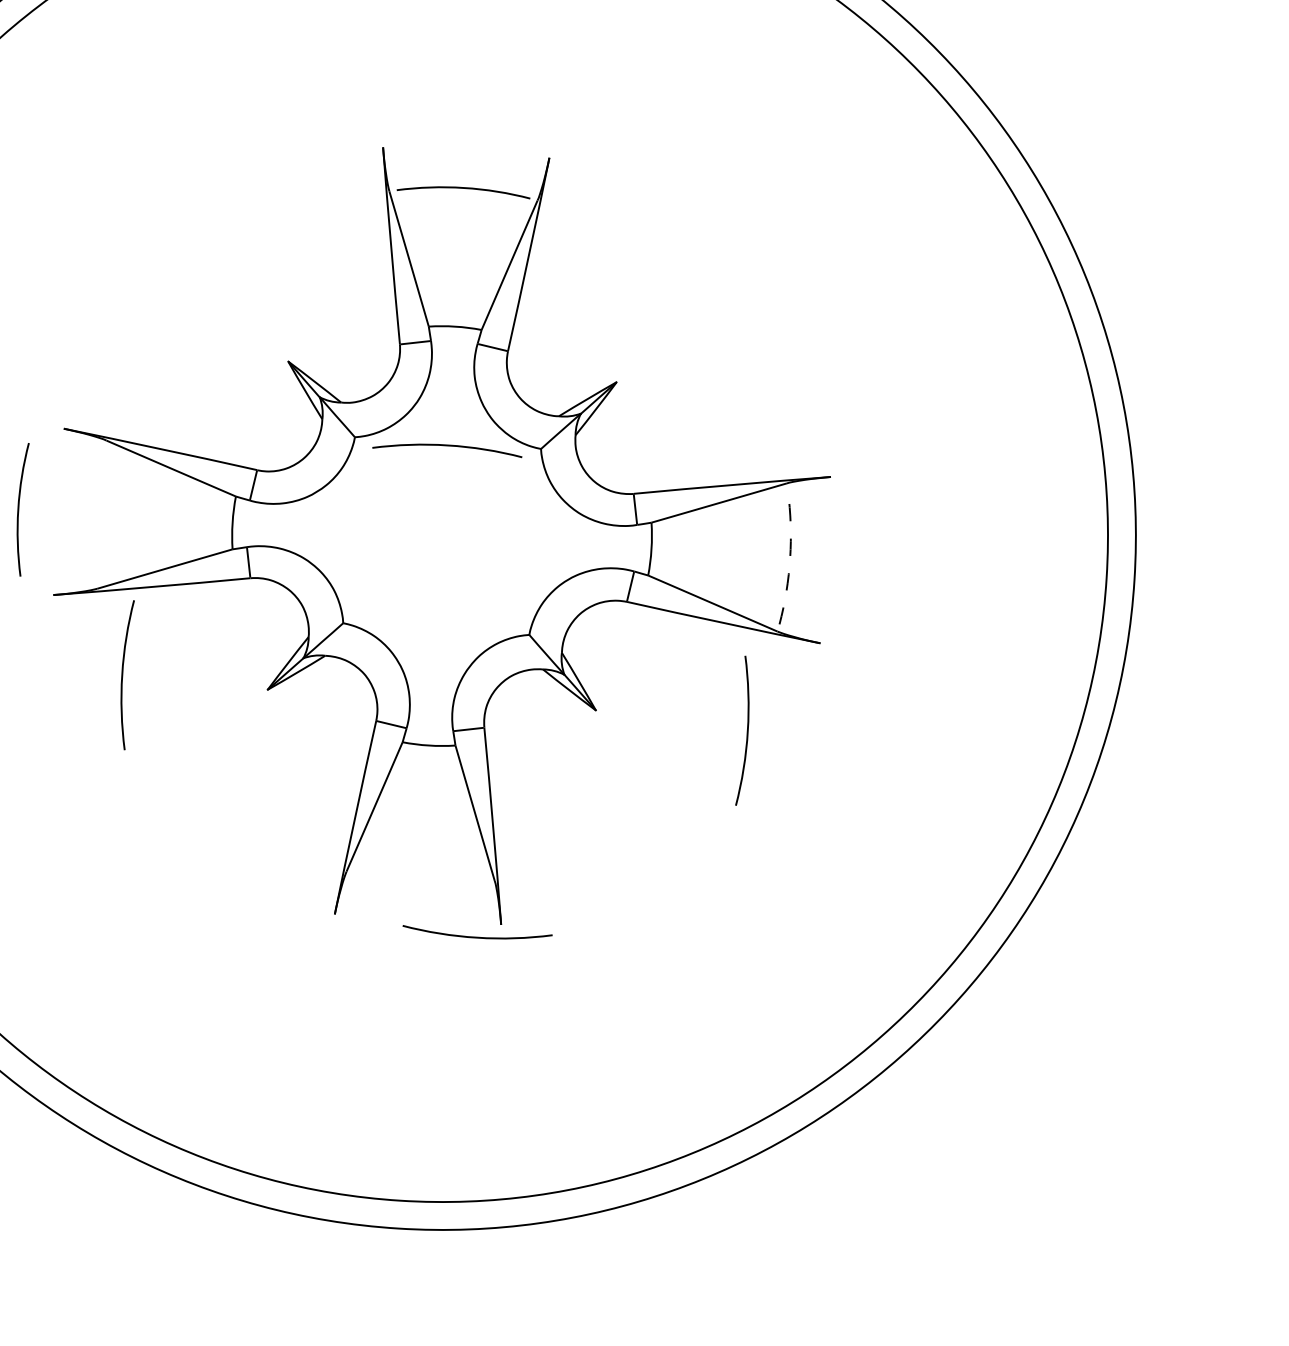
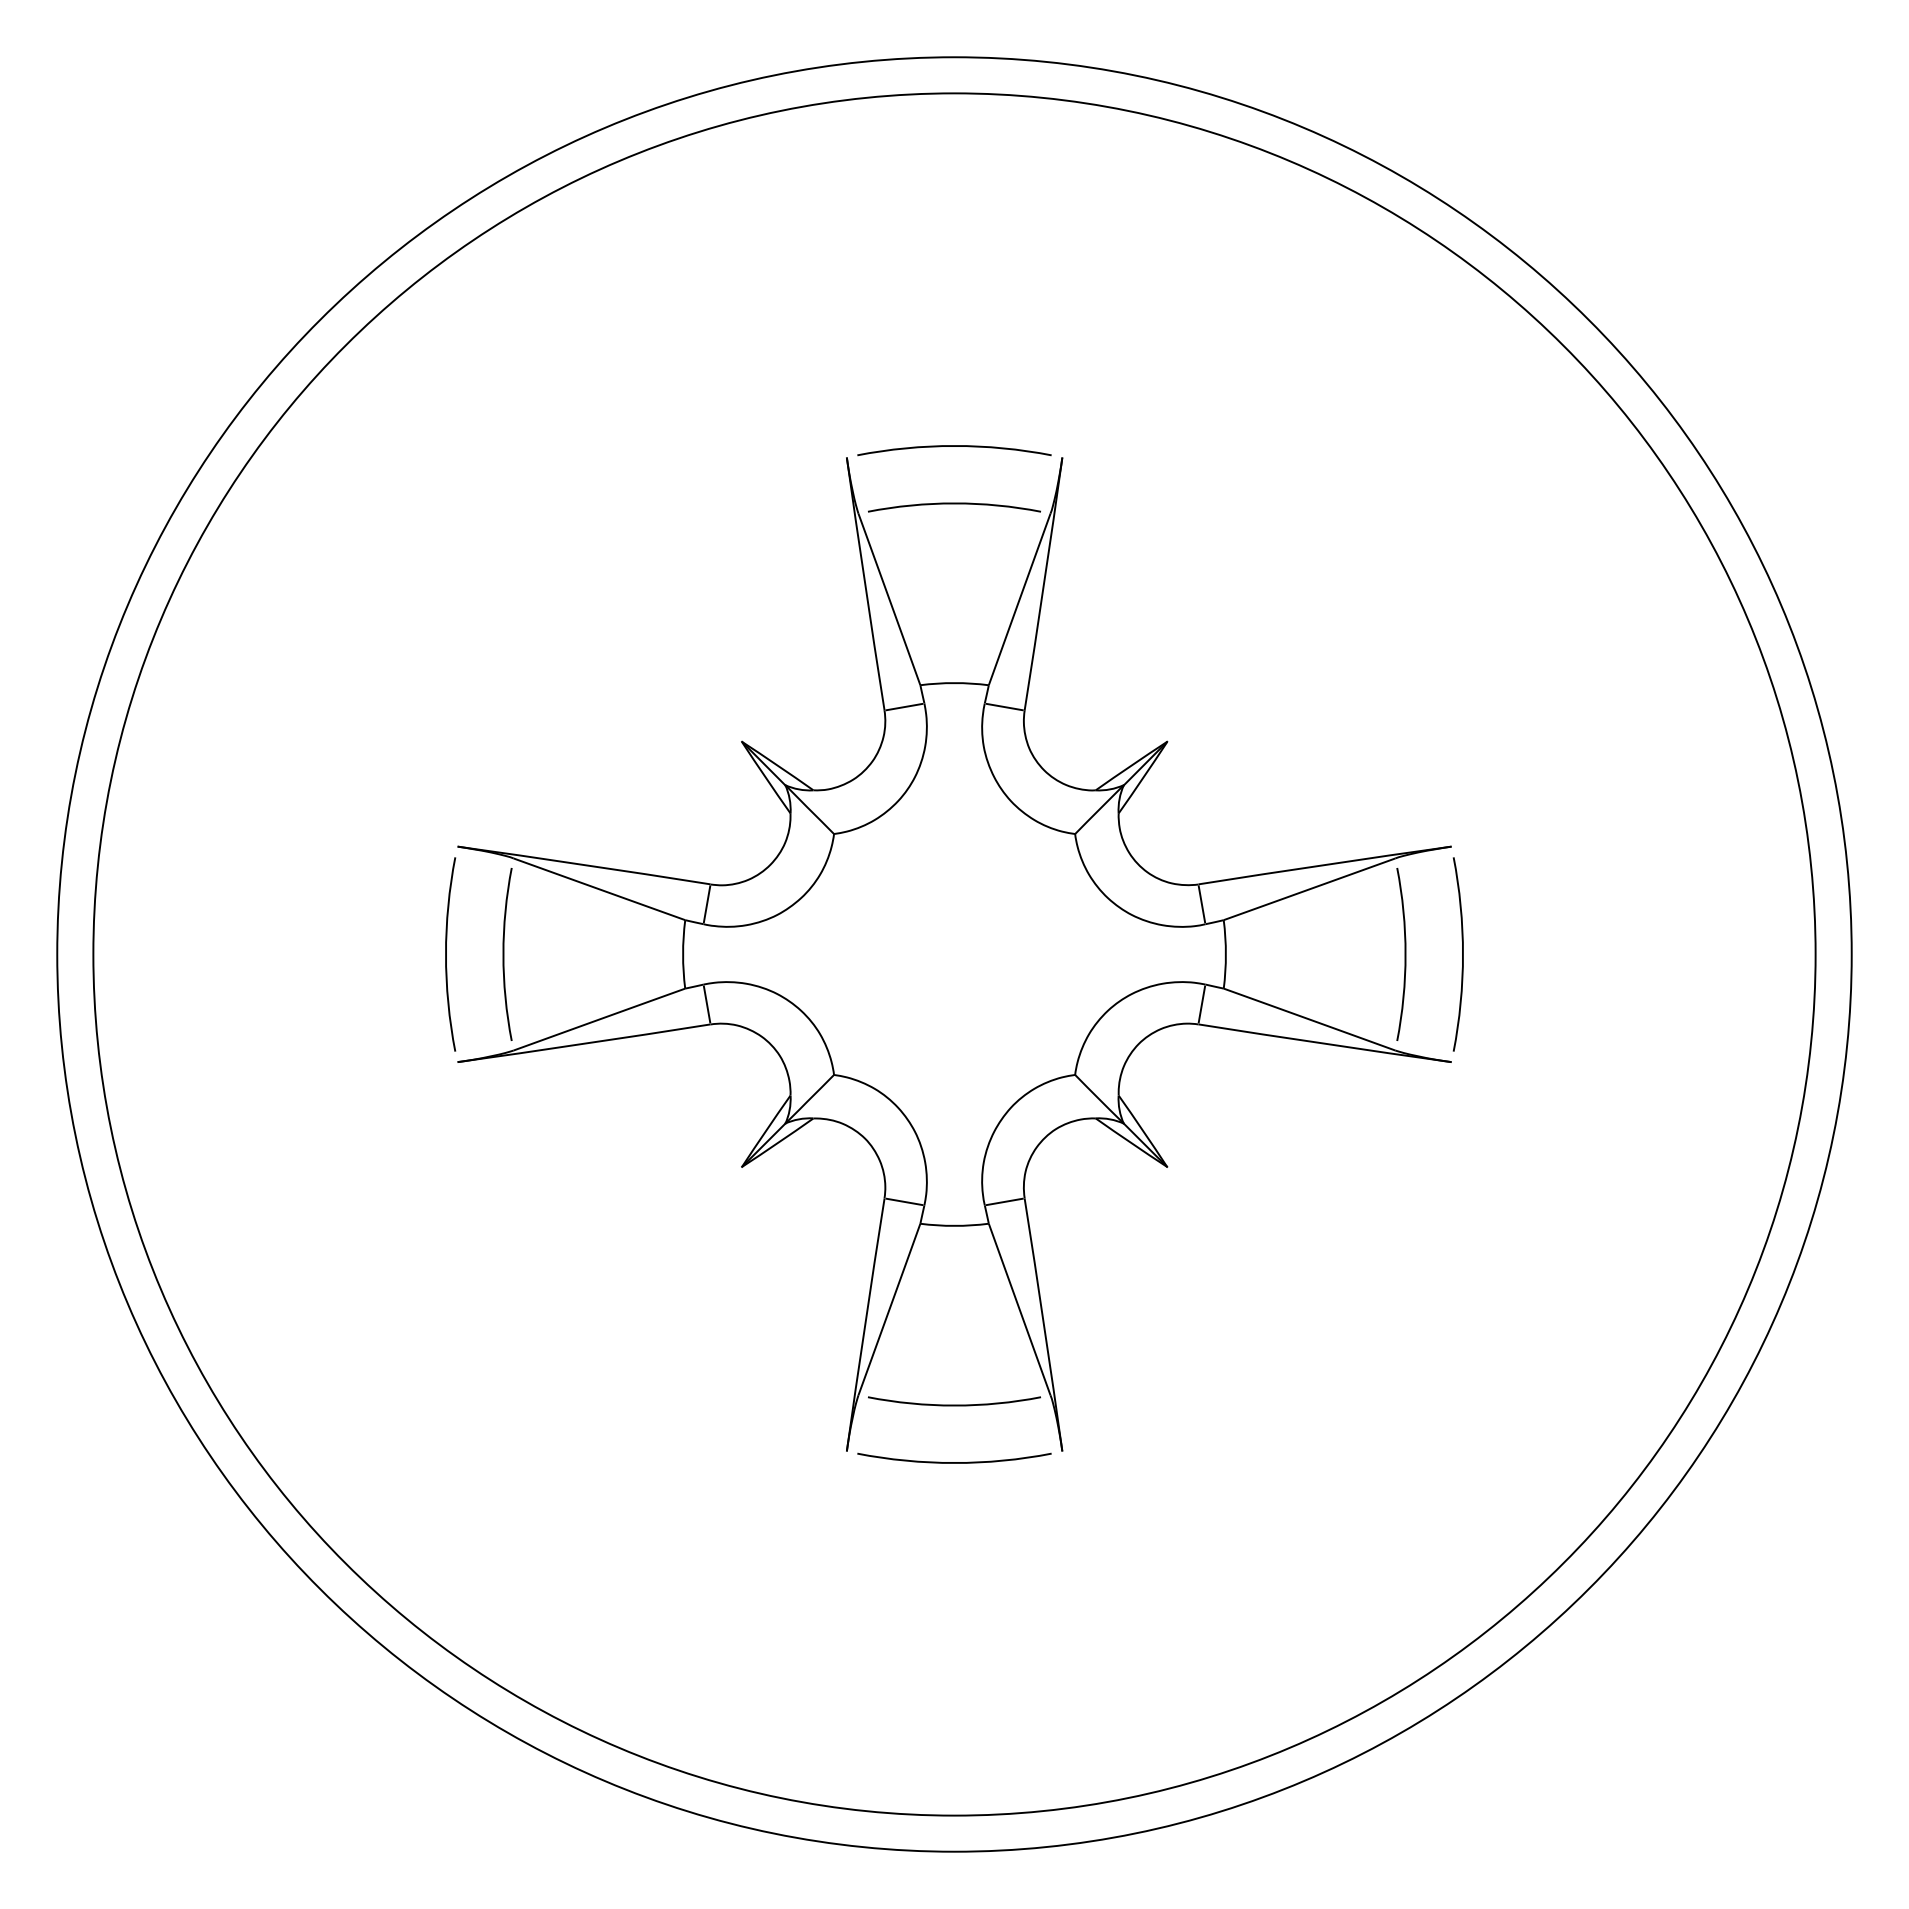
arc: (447, 445) -> (954, 446), moved
arc: (19, 509) -> (504, 954), moved
arc: (790, 558) -> (1405, 954), dashed -> solid
arc: (122, 674) -> (446, 954), moved
arc: (747, 731) -> (1462, 954), moved
arc: (420, 883) -> (954, 1404), added
arc: (477, 937) -> (954, 1462), moved

